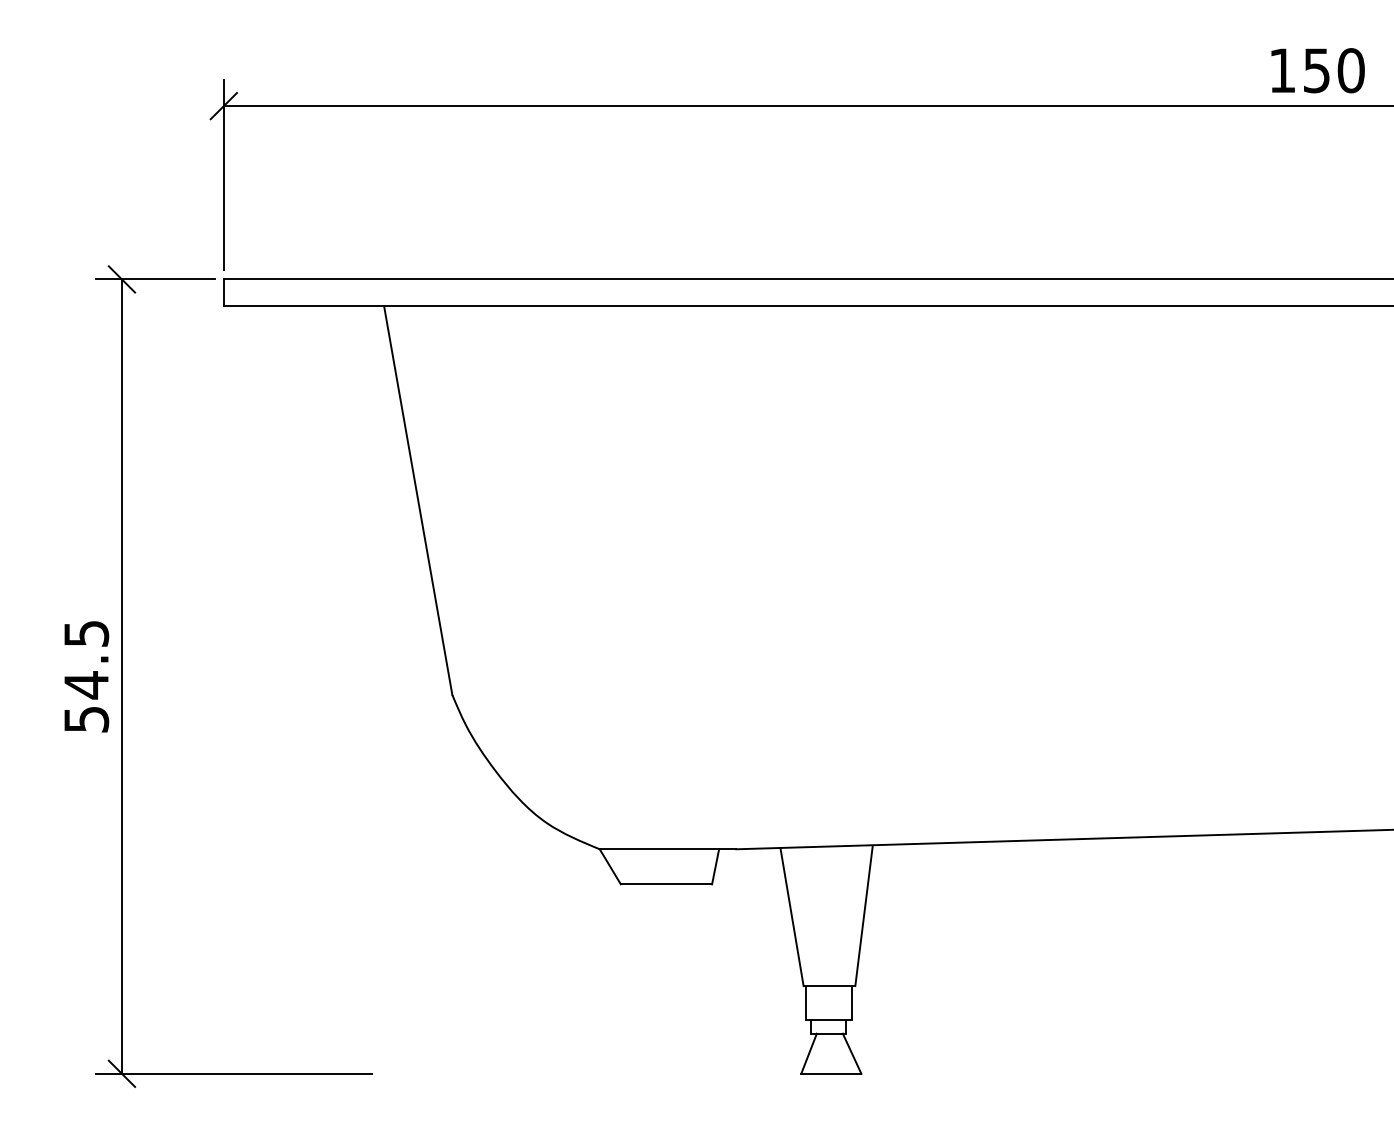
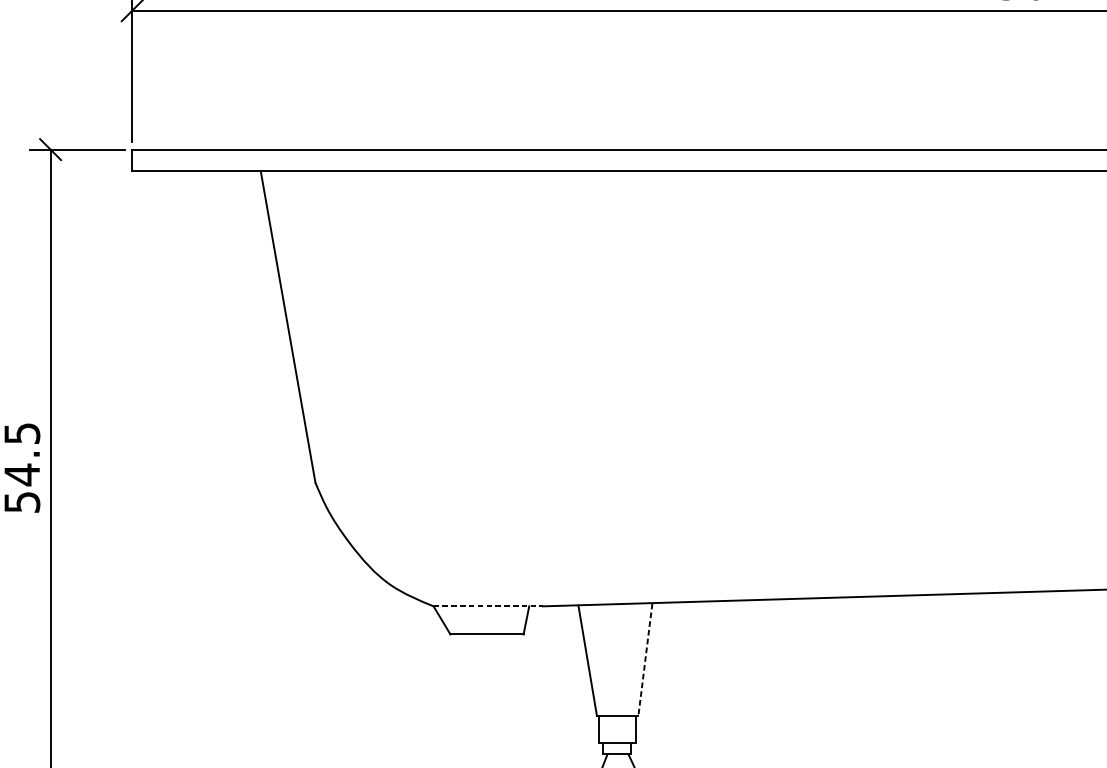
line: (668, 849) -> (488, 606), solid -> dashed
line: (864, 916) -> (645, 660), solid -> dashed

